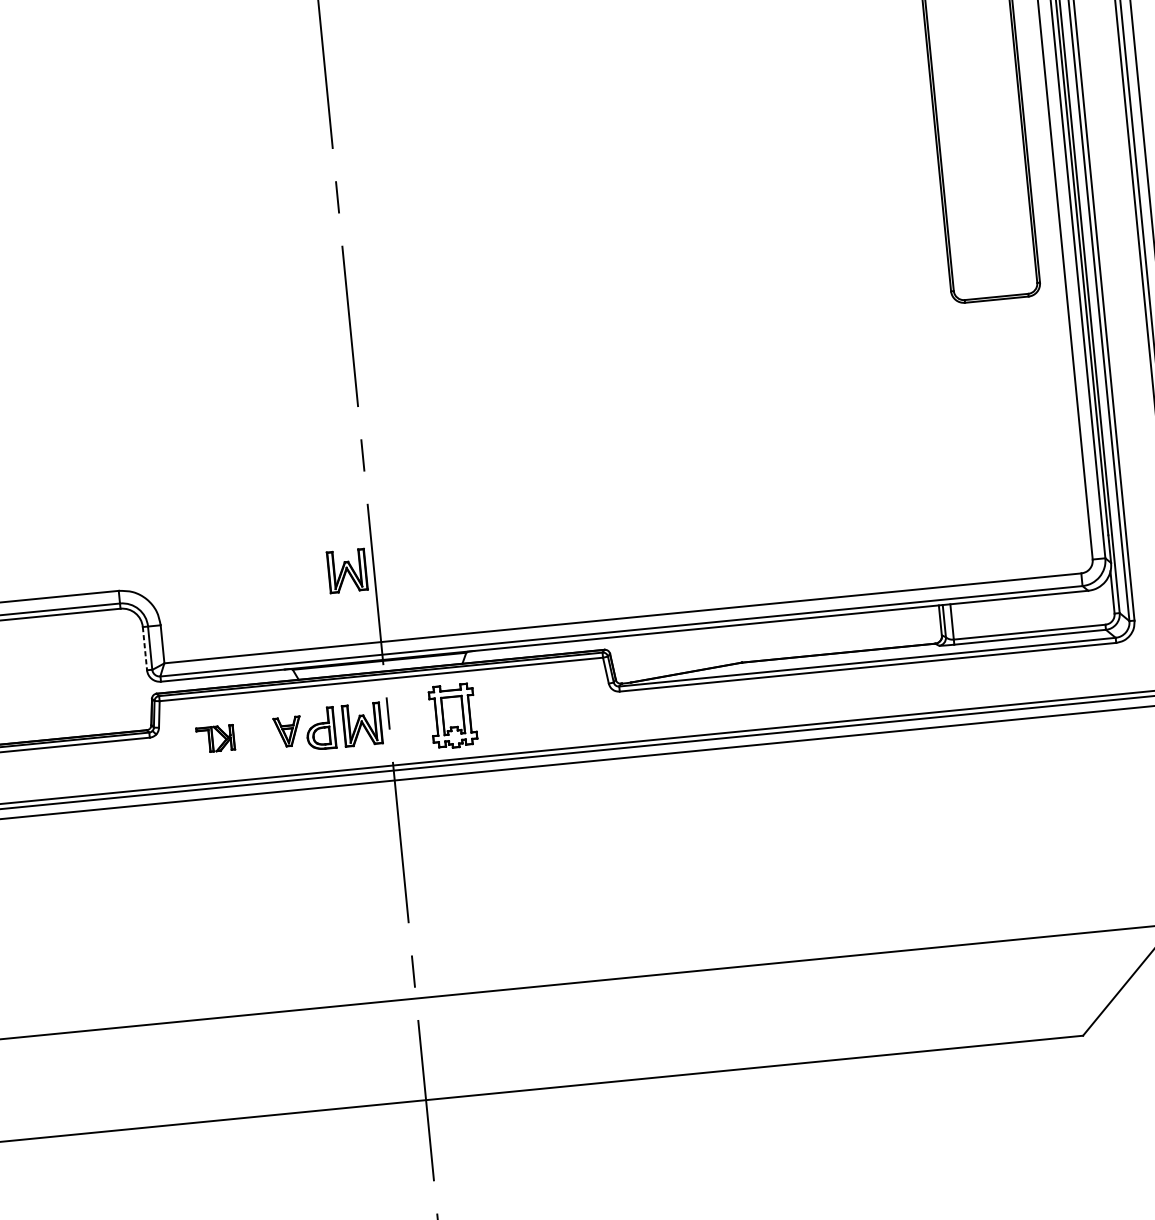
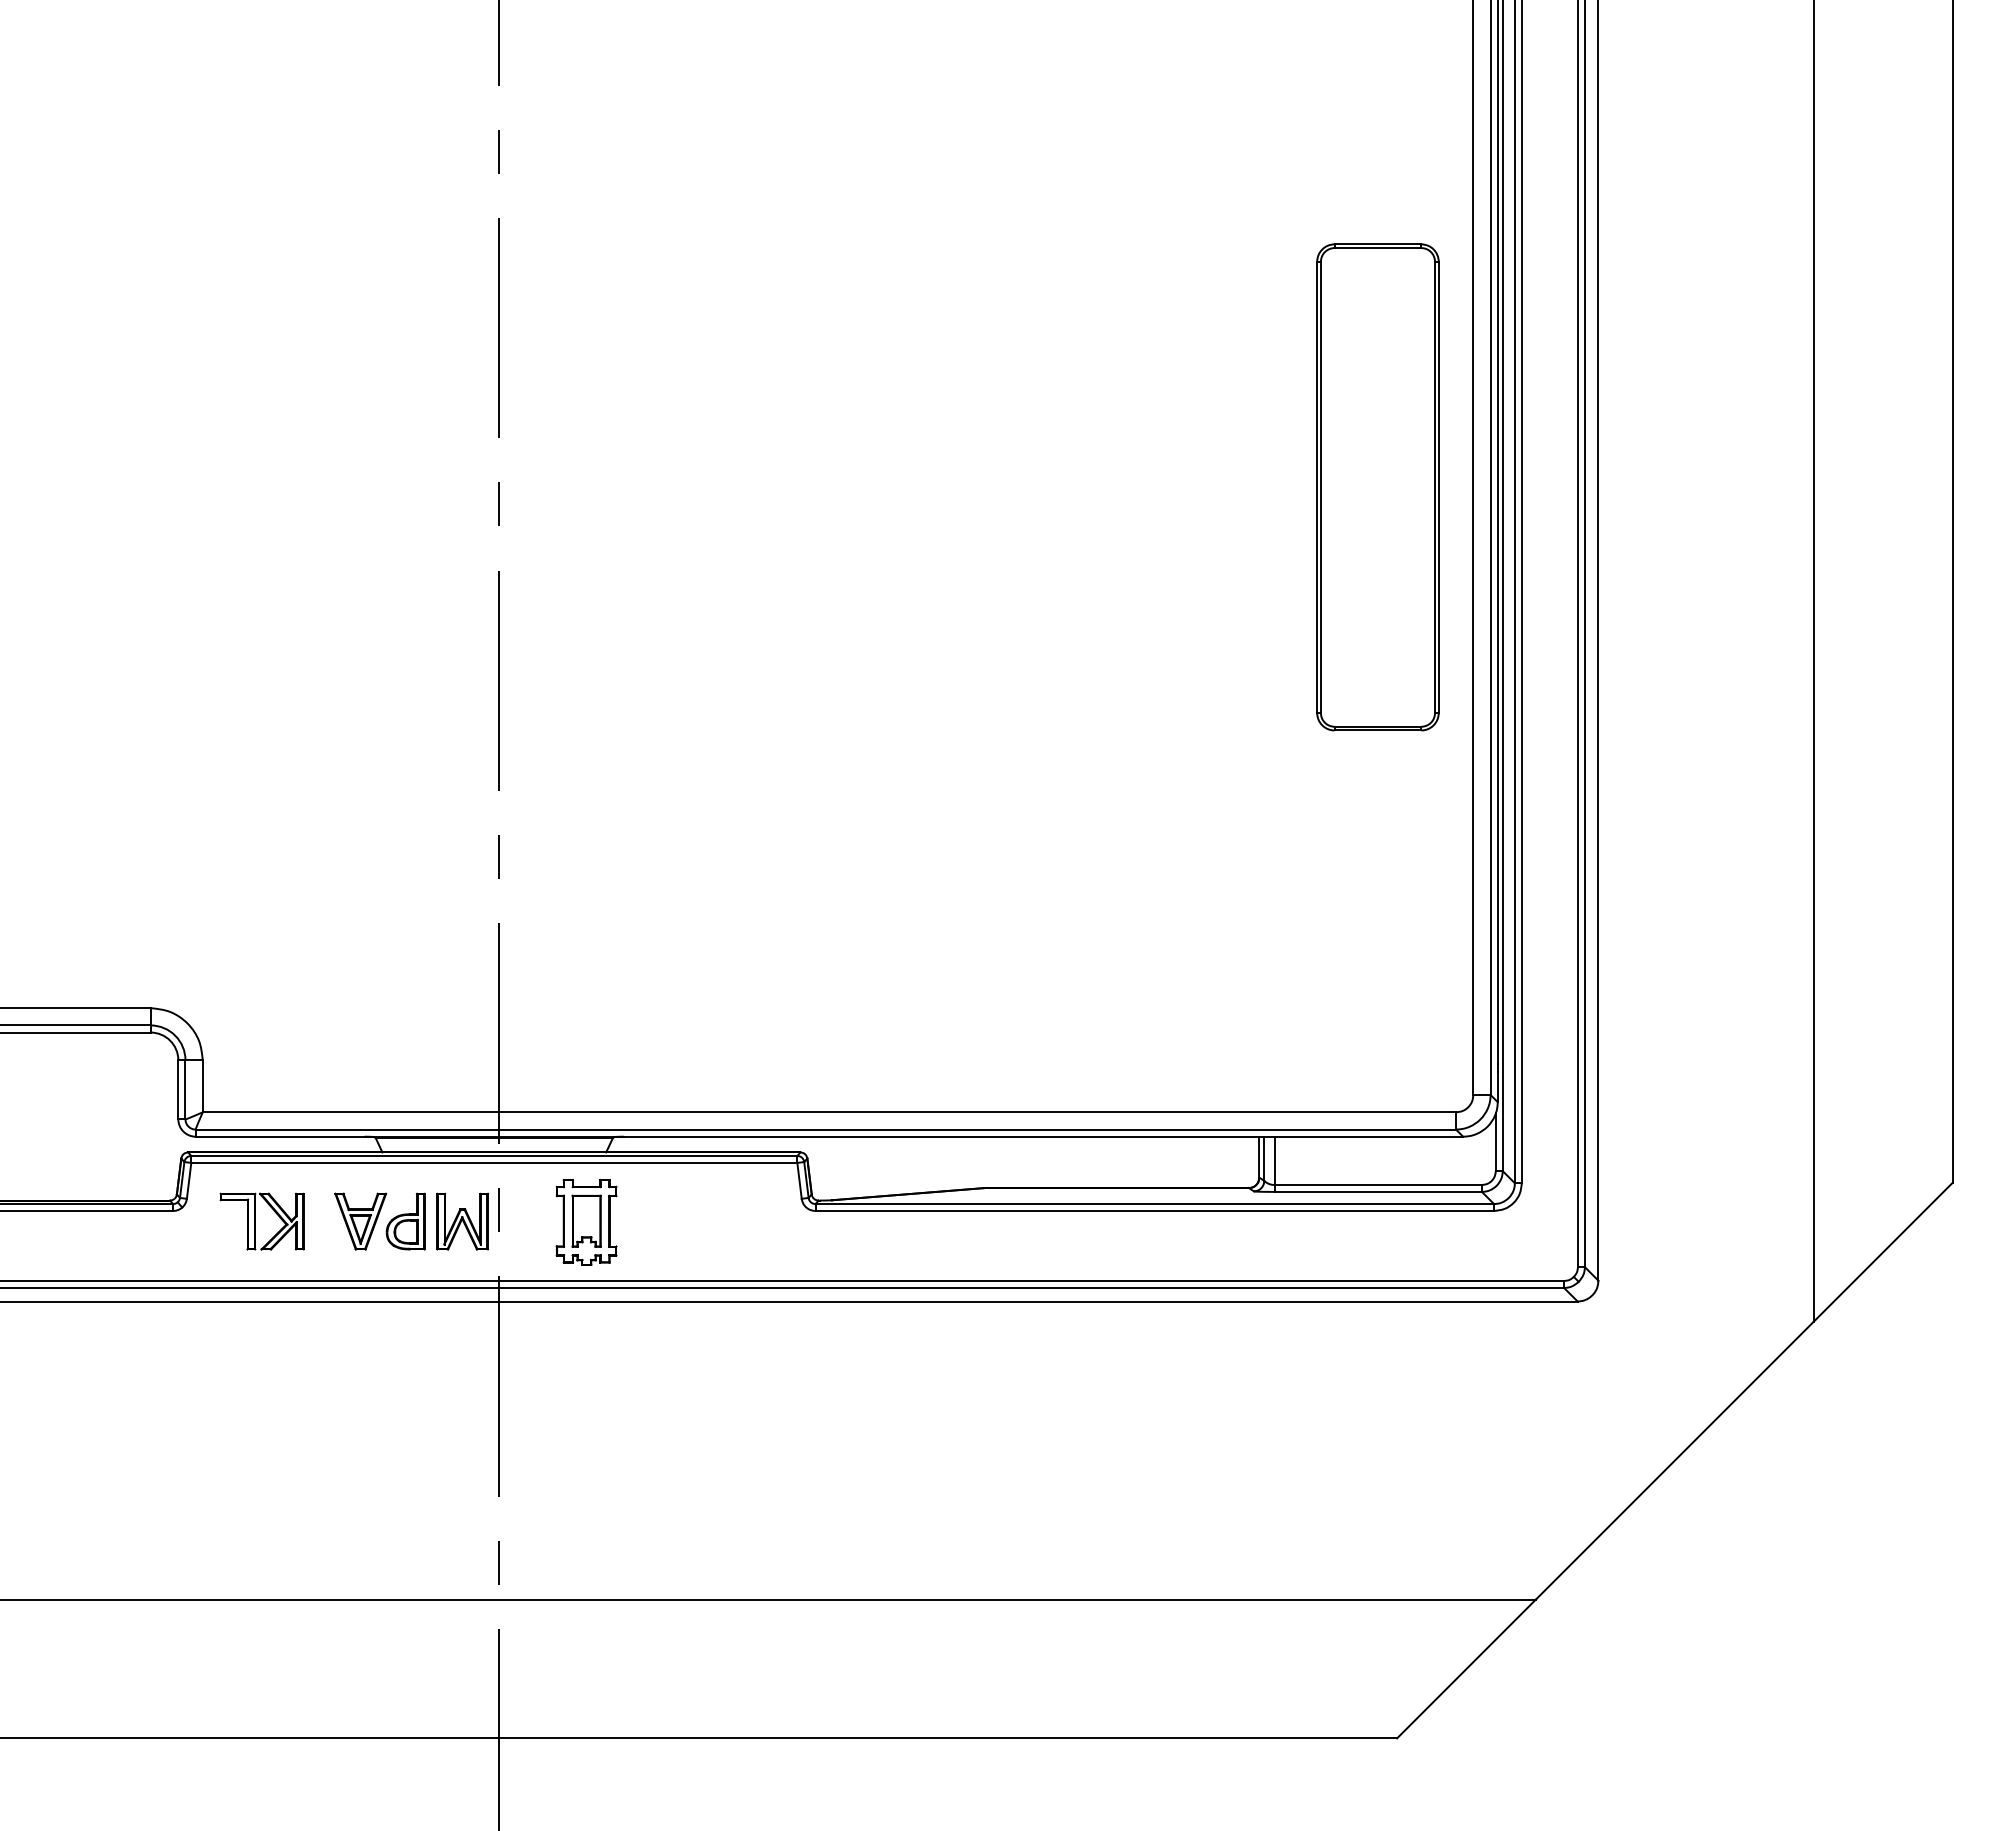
part: (347, 570) -> (462, 1011), removed
line: (145, 648) -> (178, 1089), dashed -> solid
part: (287, 731) -> (360, 1221), size x1.43
part: (215, 739) -> (261, 1221), size x1.67

